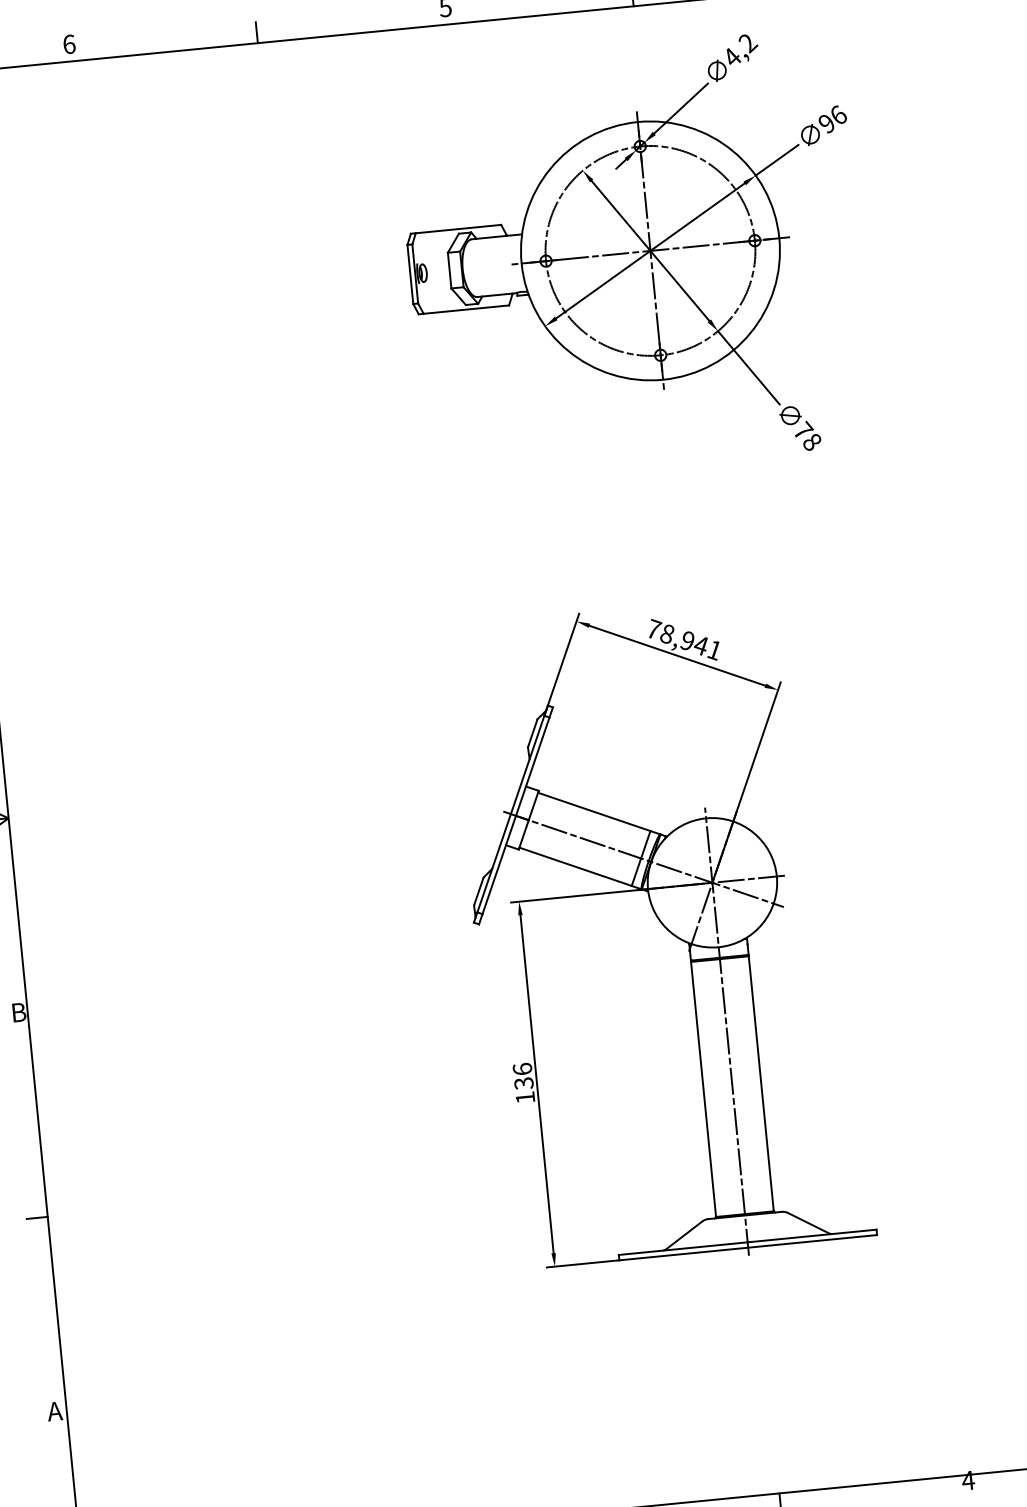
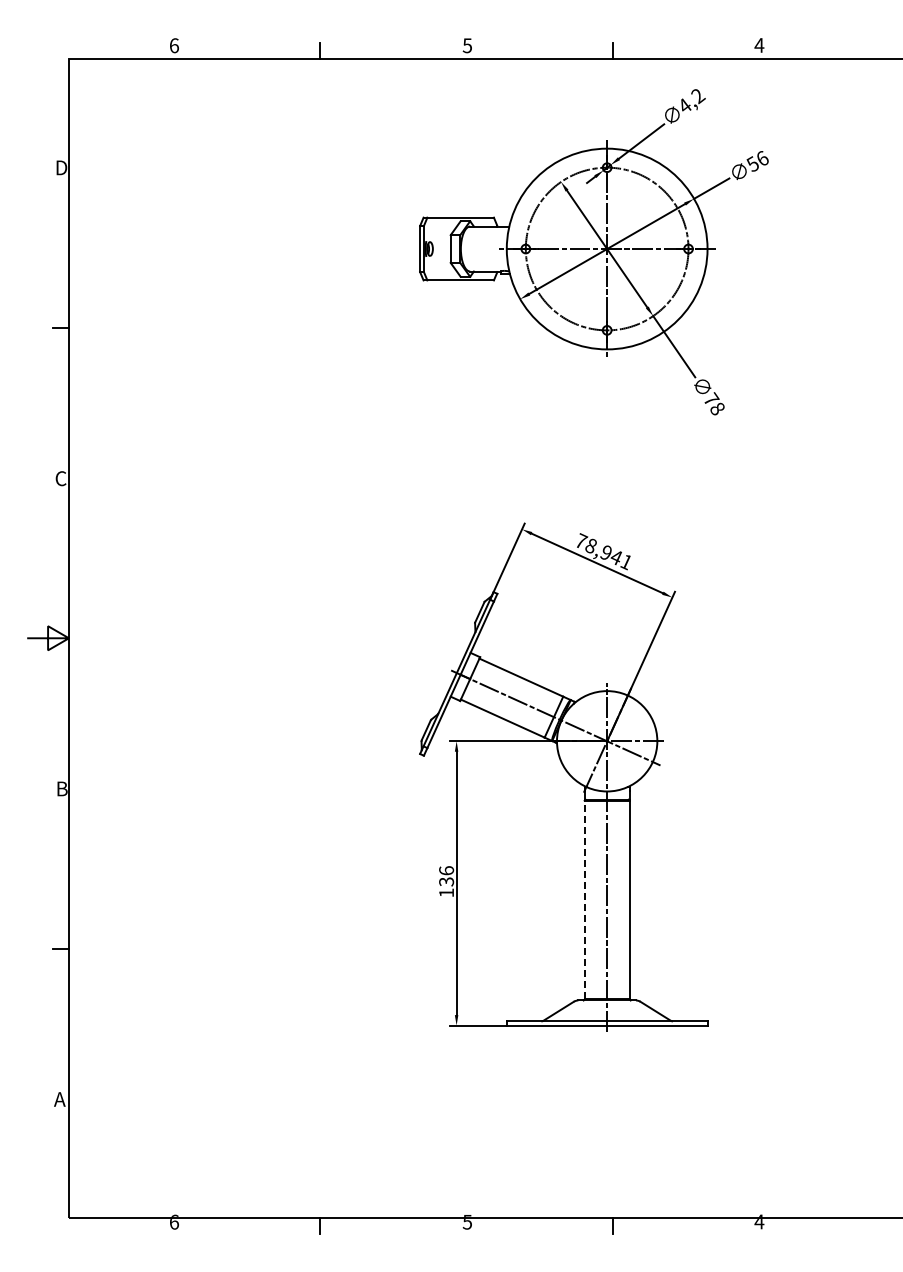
text: (826, 122) -> (752, 163), 96 -> 56
line: (703, 1088) -> (584, 899), solid -> dashed

